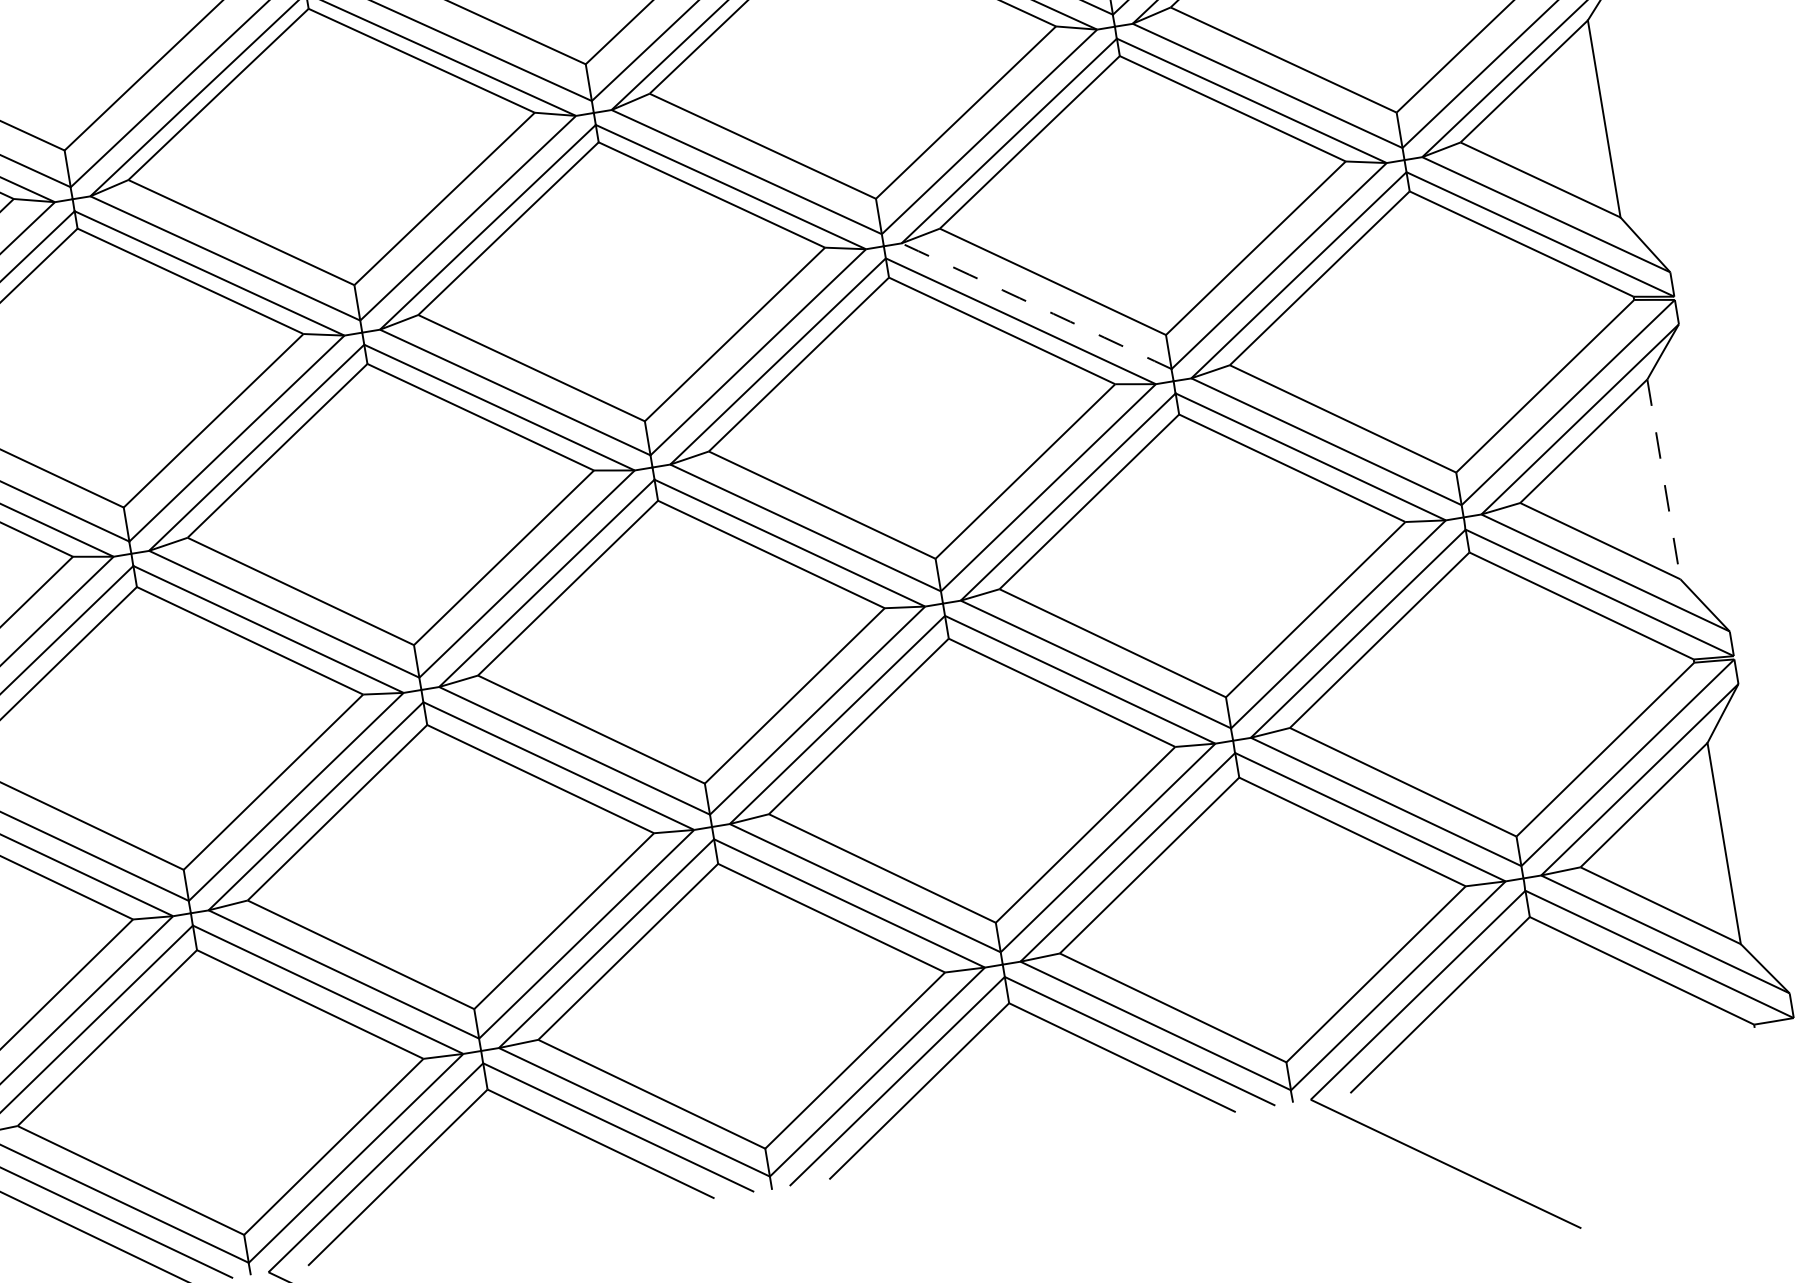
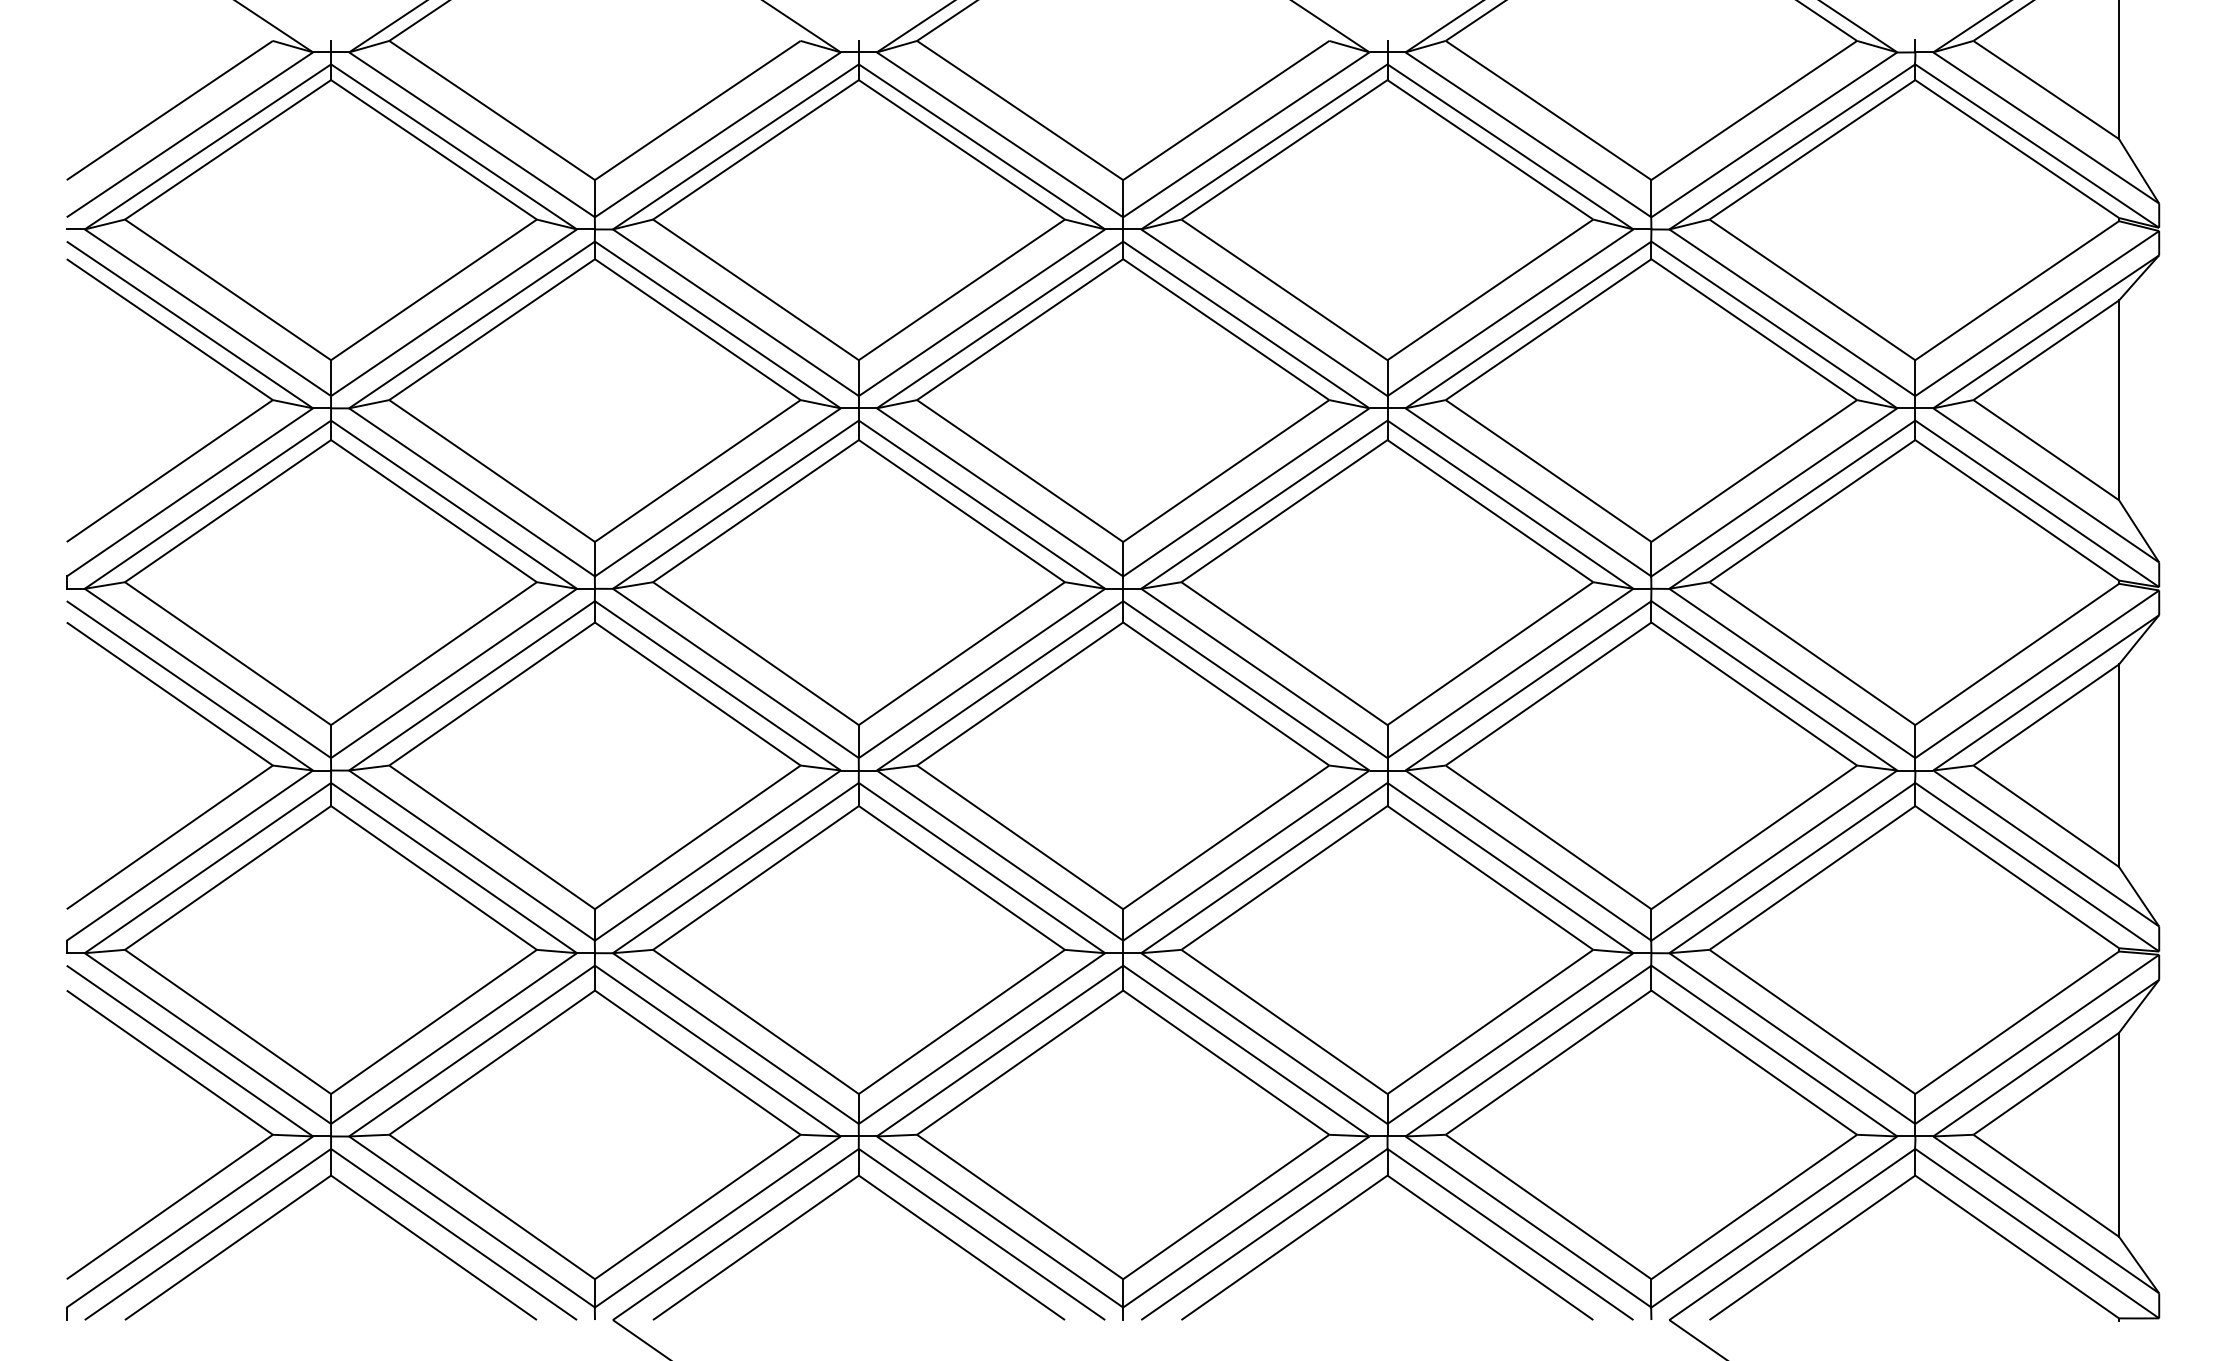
arc: (1036, 306) -> (1528, 492), dashed -> solid
line: (1664, 480) -> (2119, 766), dashed -> solid

